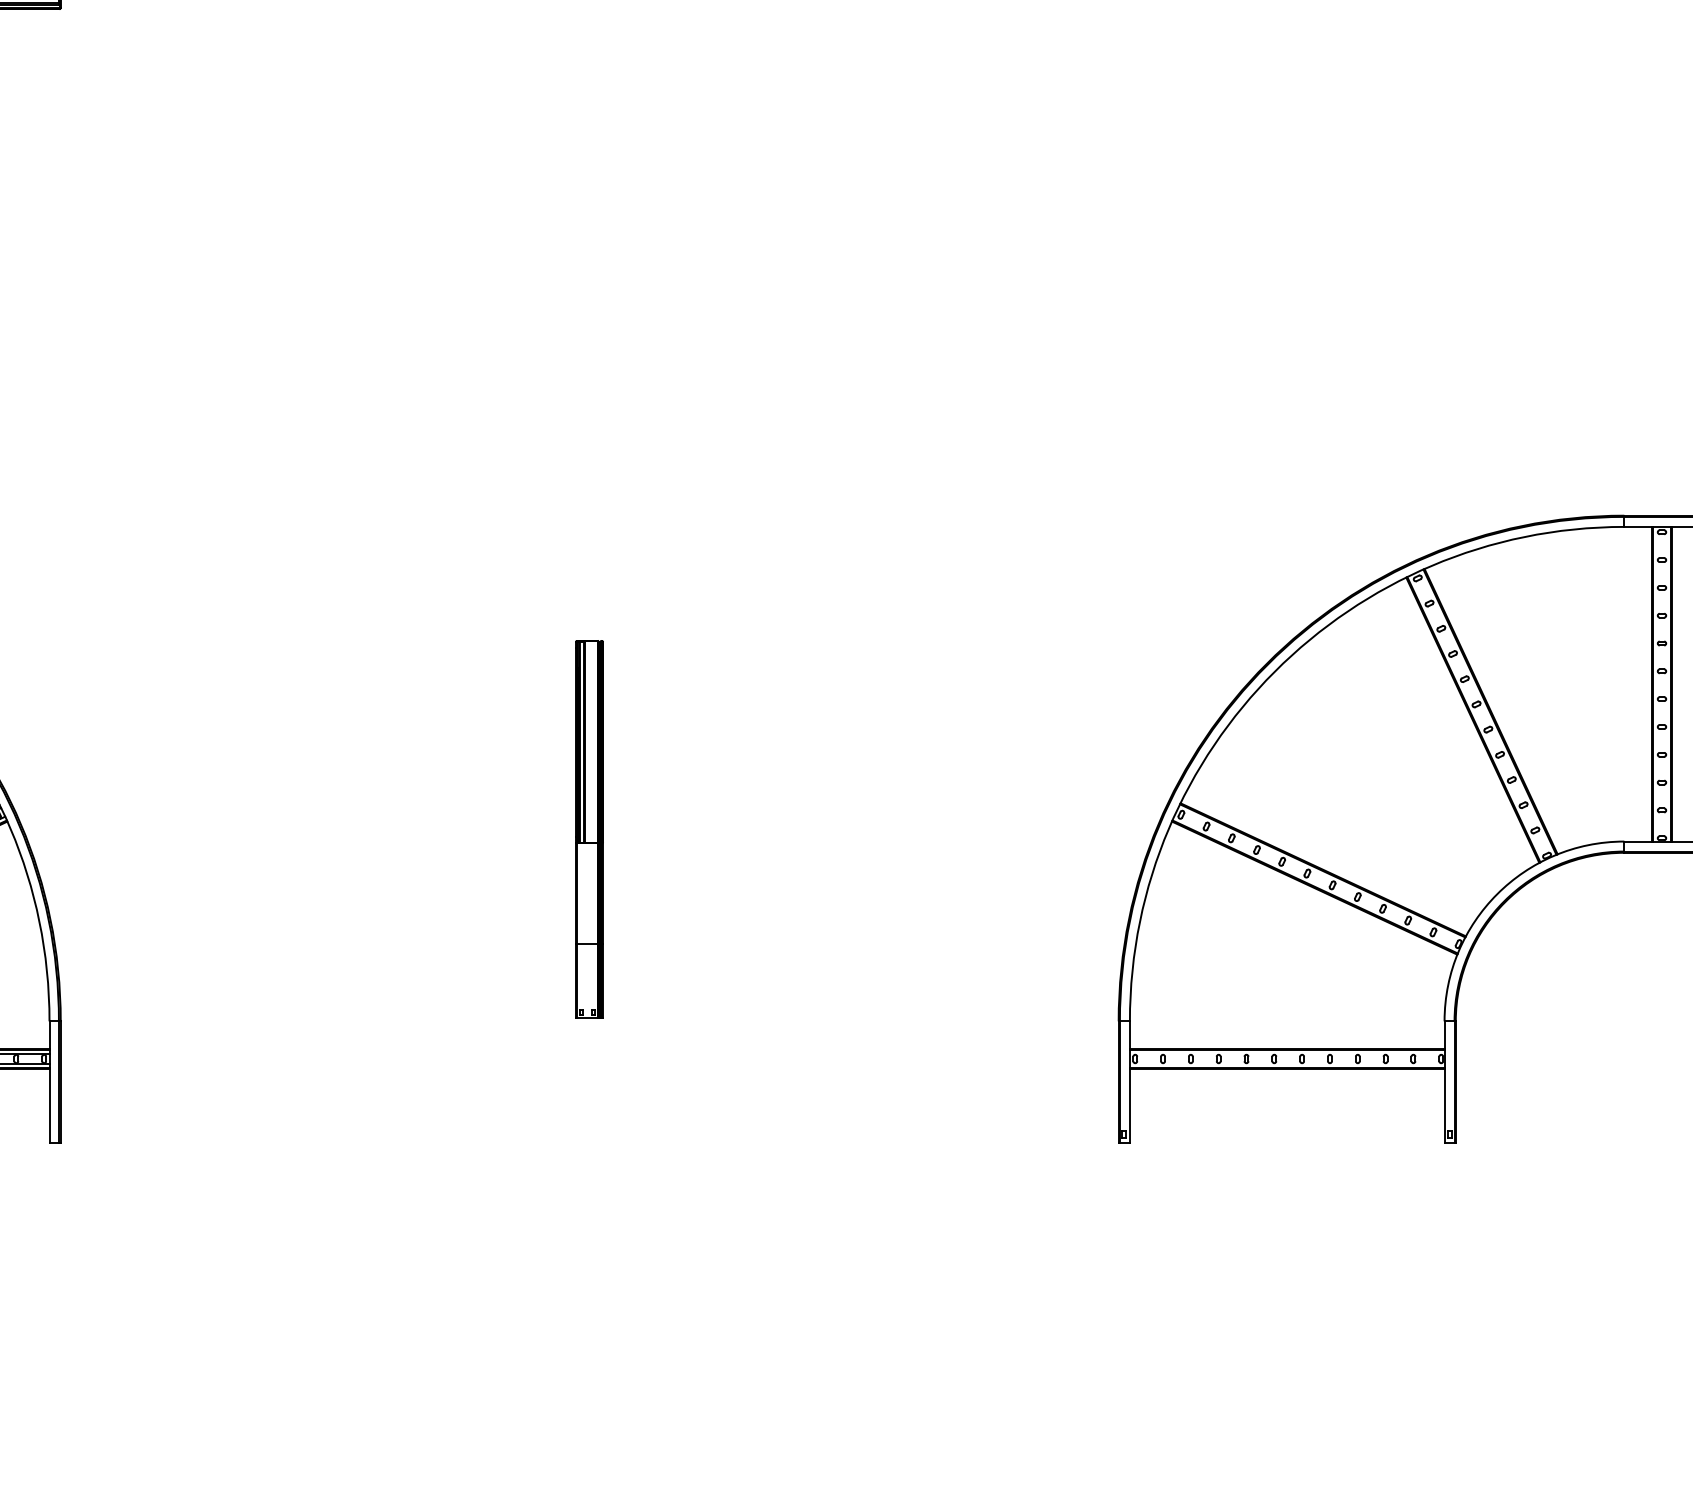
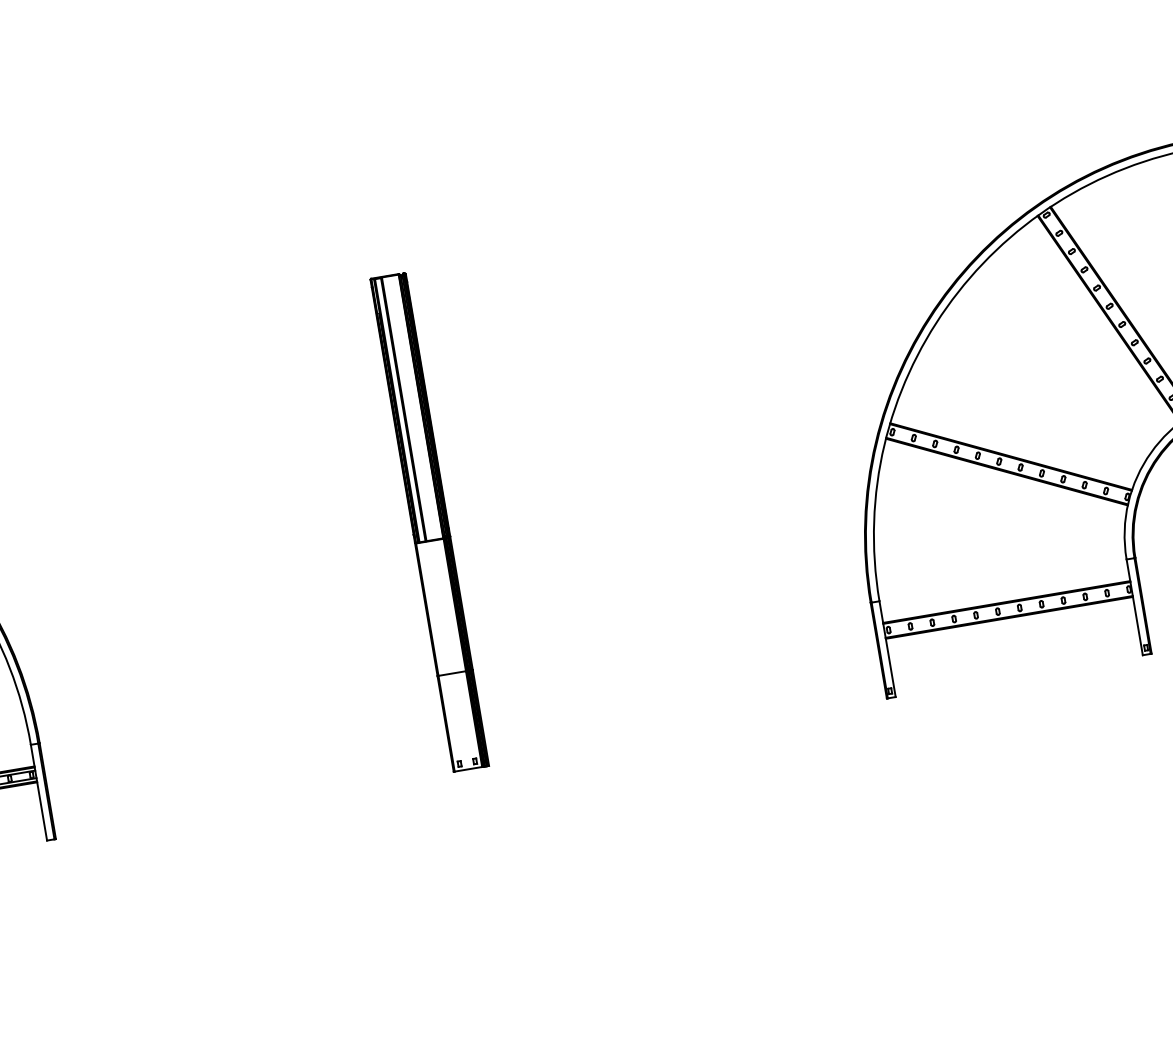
part: (589, 828) -> (429, 521), size x1.67

